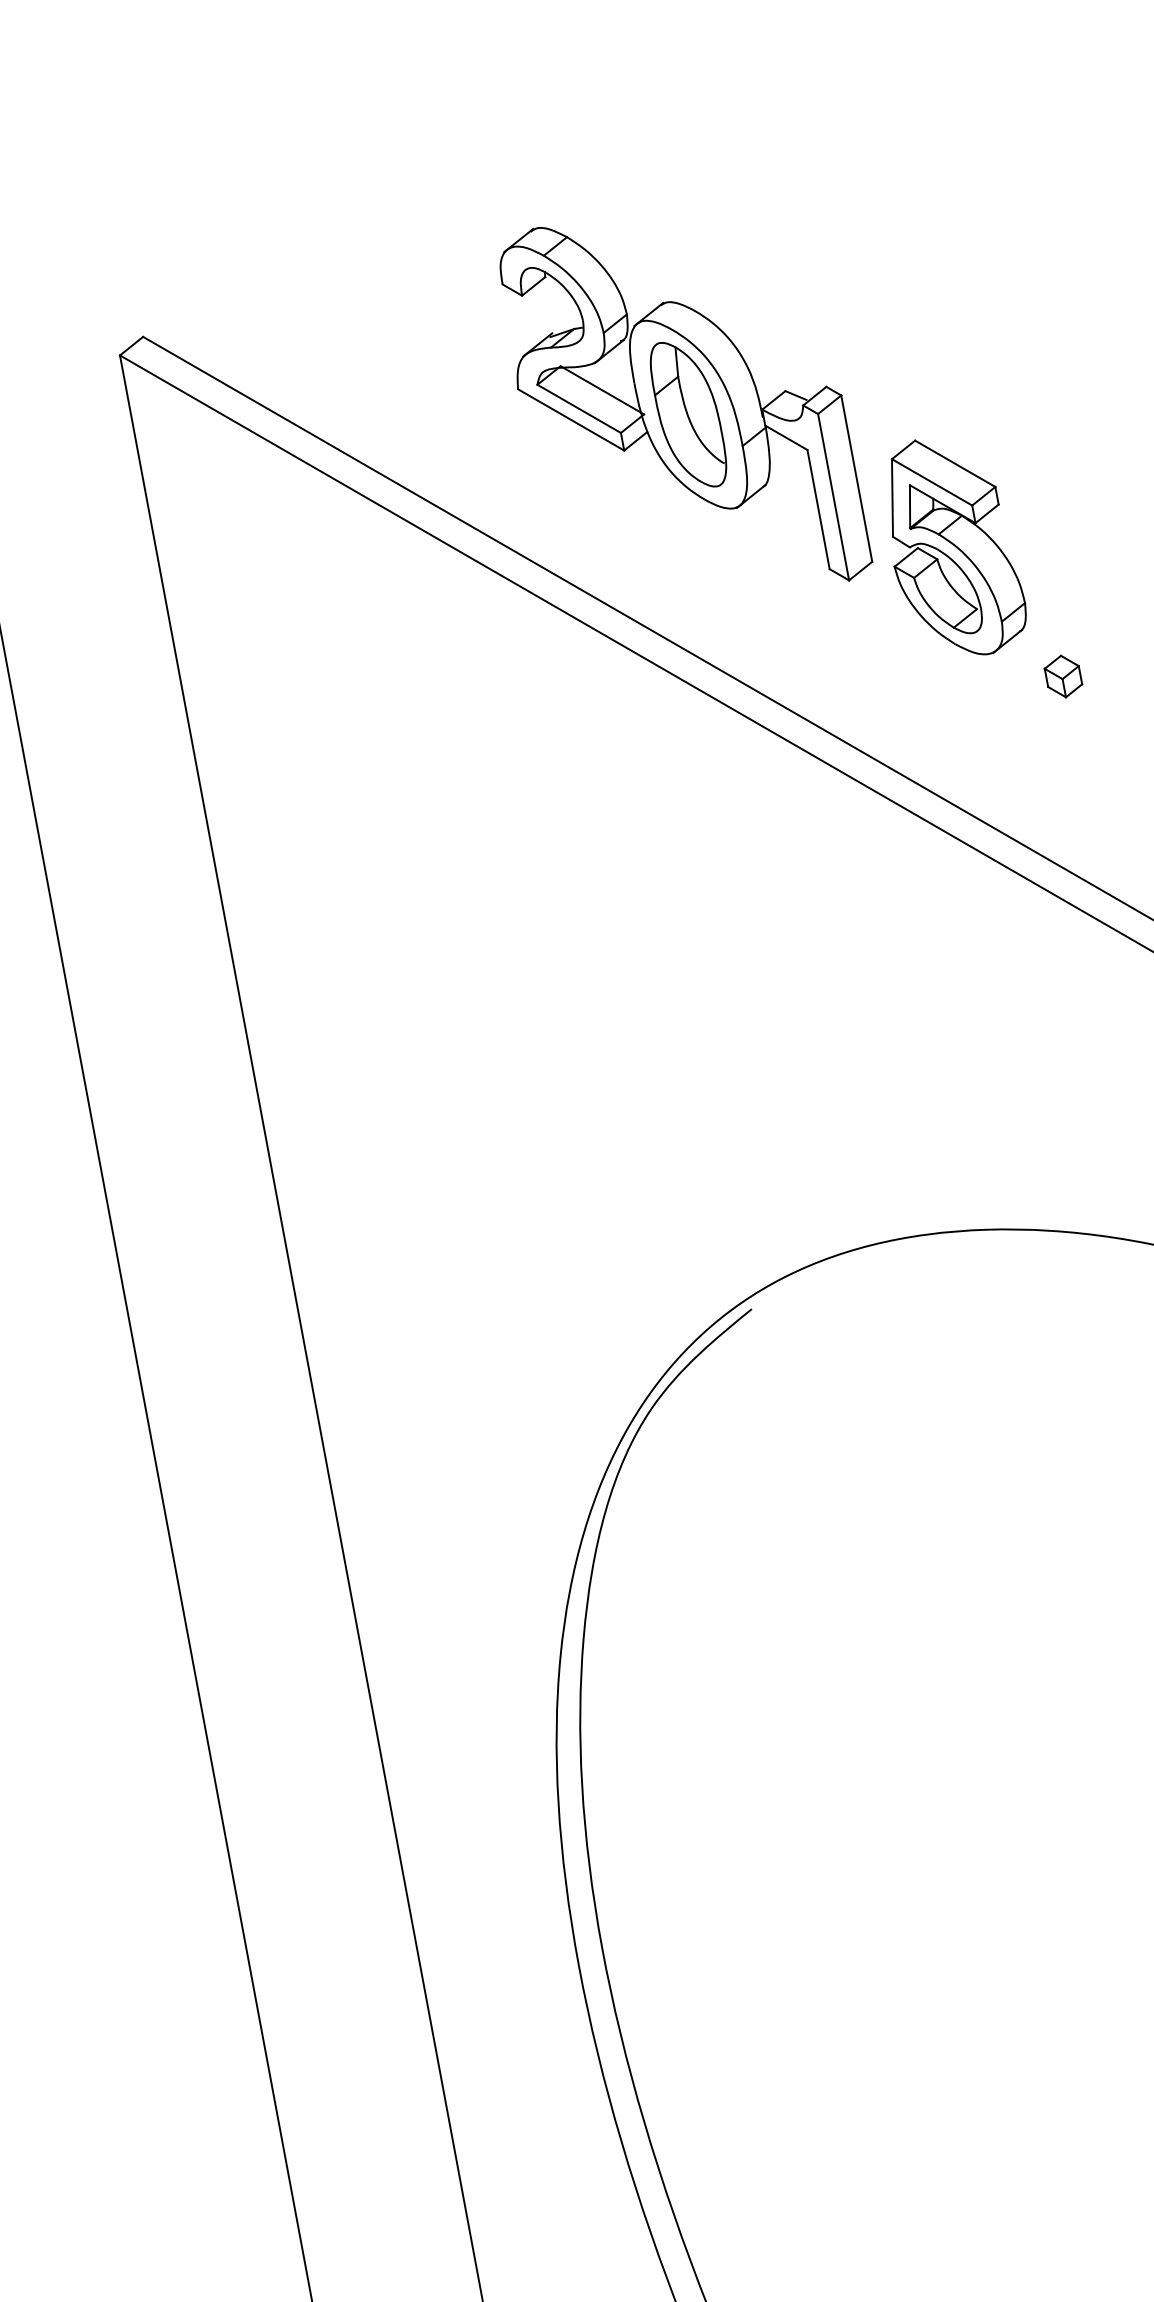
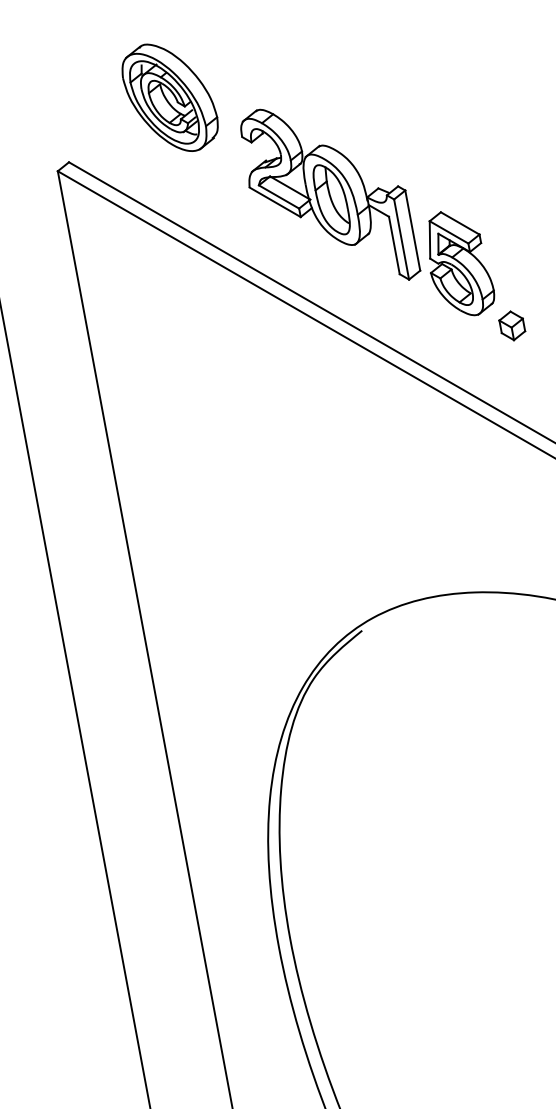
part: (351, 202) -> (169, 97), added
part: (1063, 675) -> (512, 325), size x1.43

